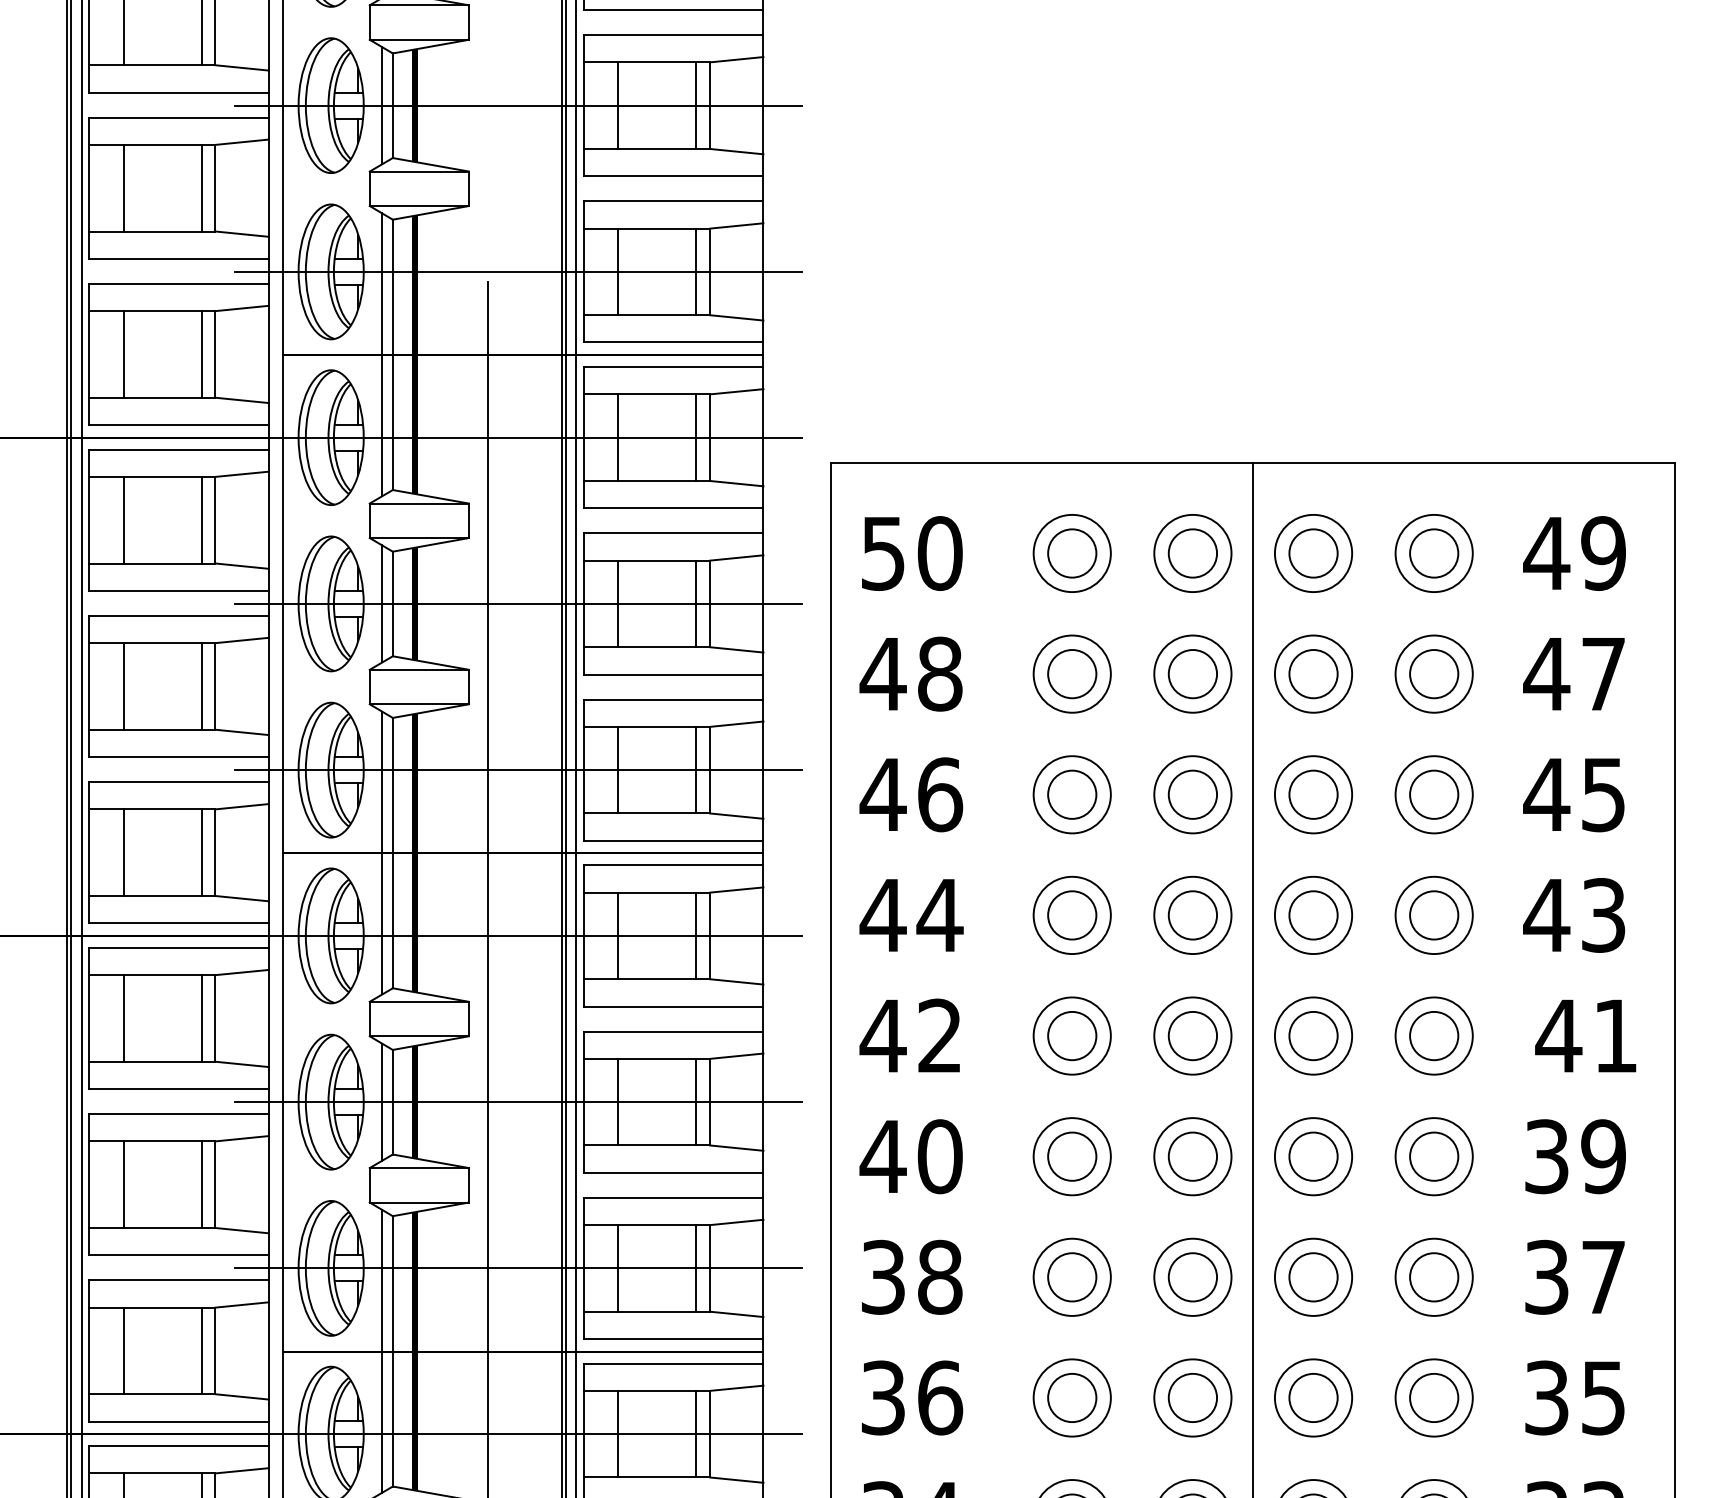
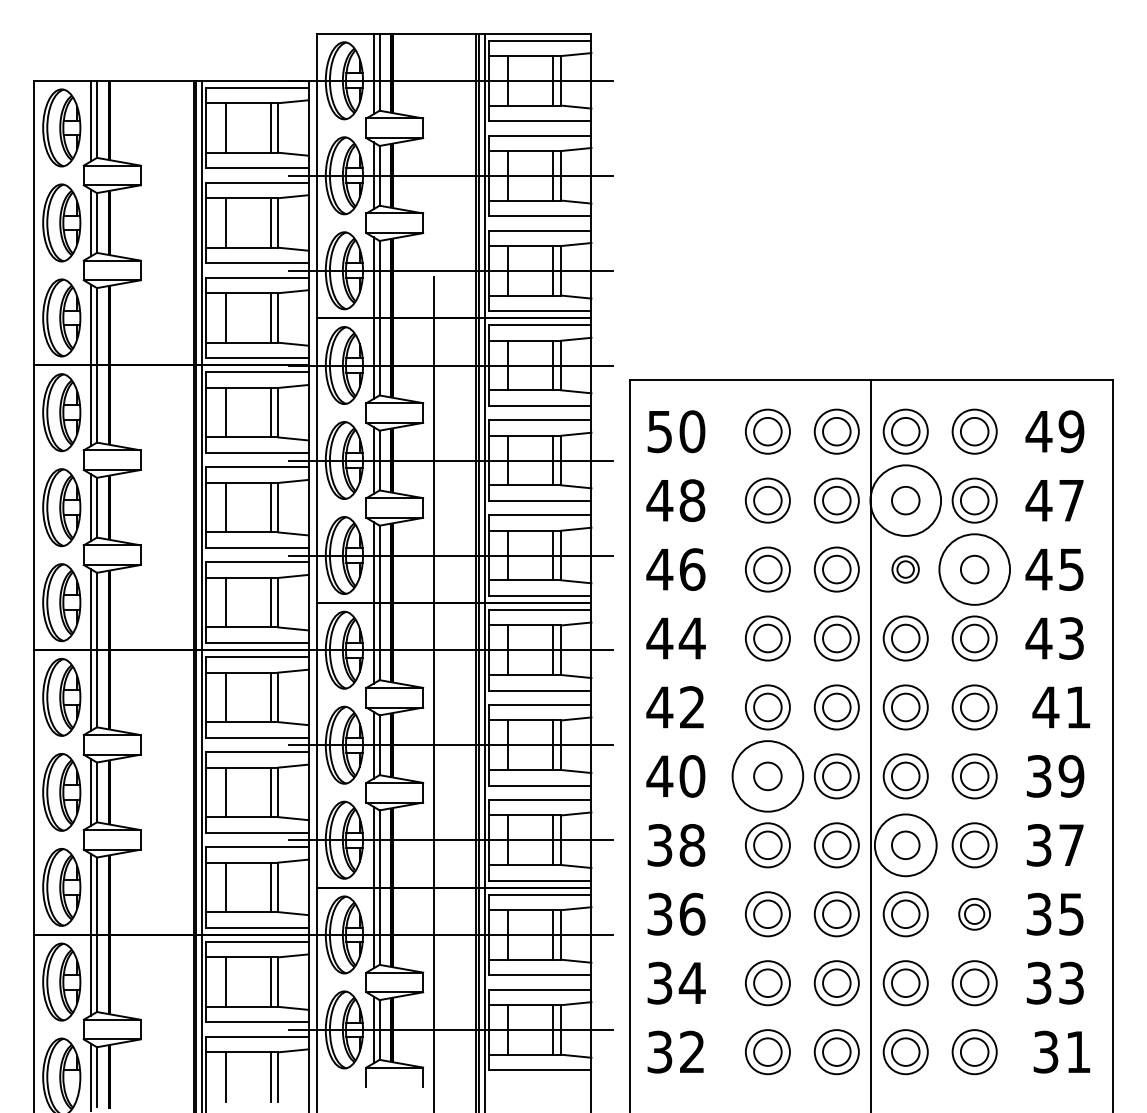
circle: (1313, 673) -> (905, 500), size x1.6
part: (1313, 794) -> (905, 569), size x0.6
circle: (1433, 794) -> (974, 569), size x1.6
circle: (1071, 1156) -> (767, 776), size x1.6
circle: (1313, 1277) -> (905, 845), size x1.4
part: (1433, 1398) -> (974, 914), size x0.7

